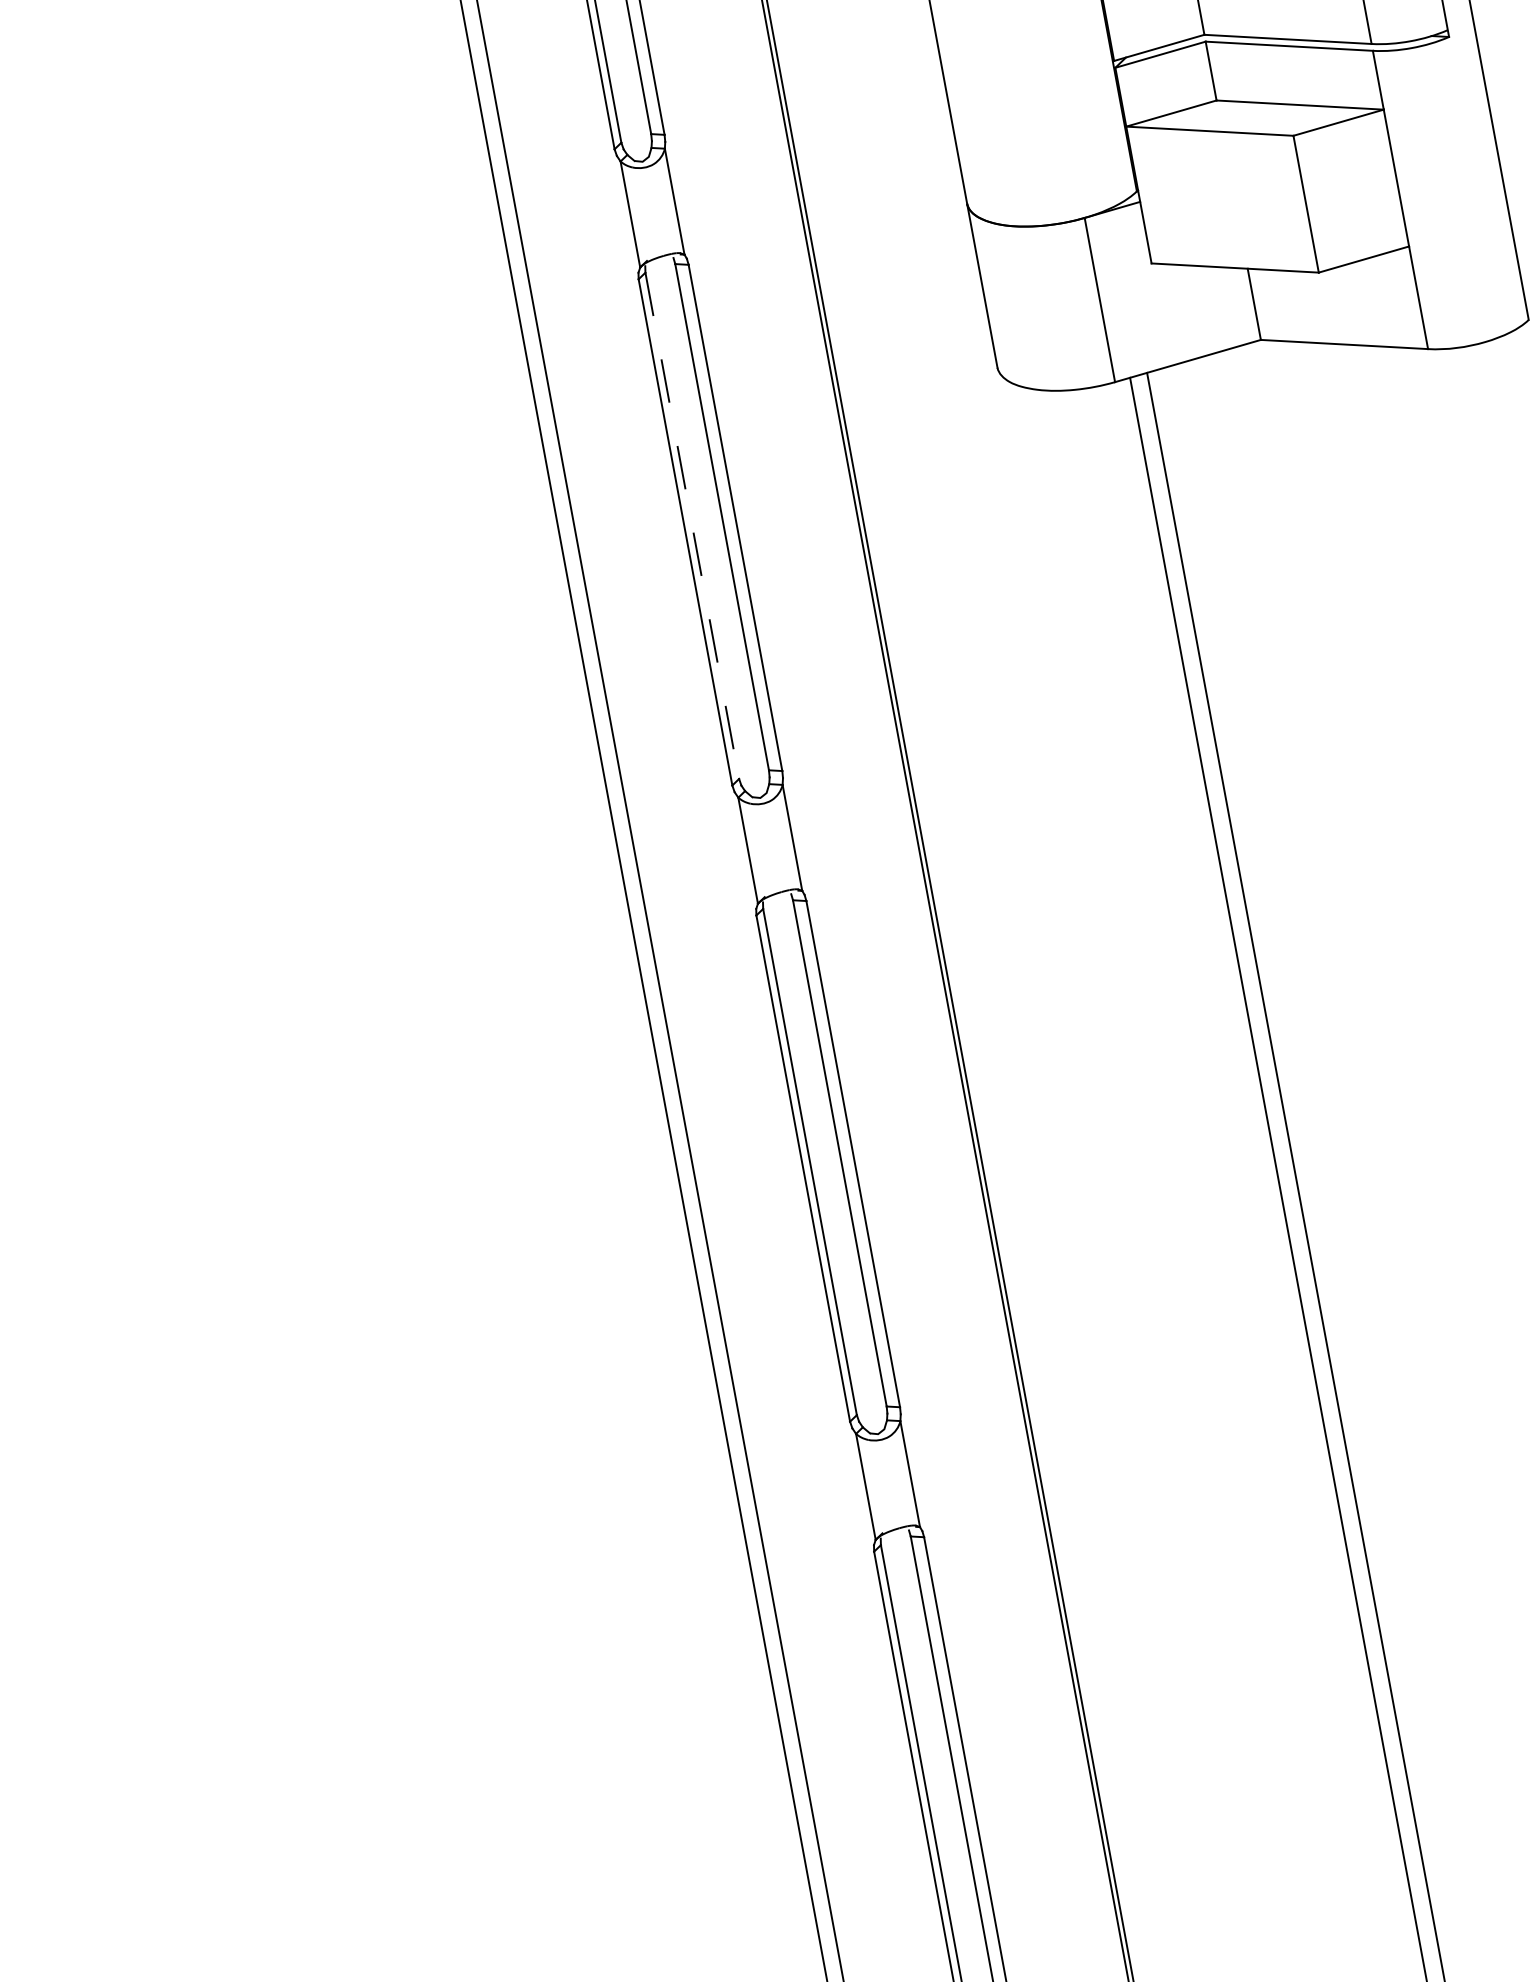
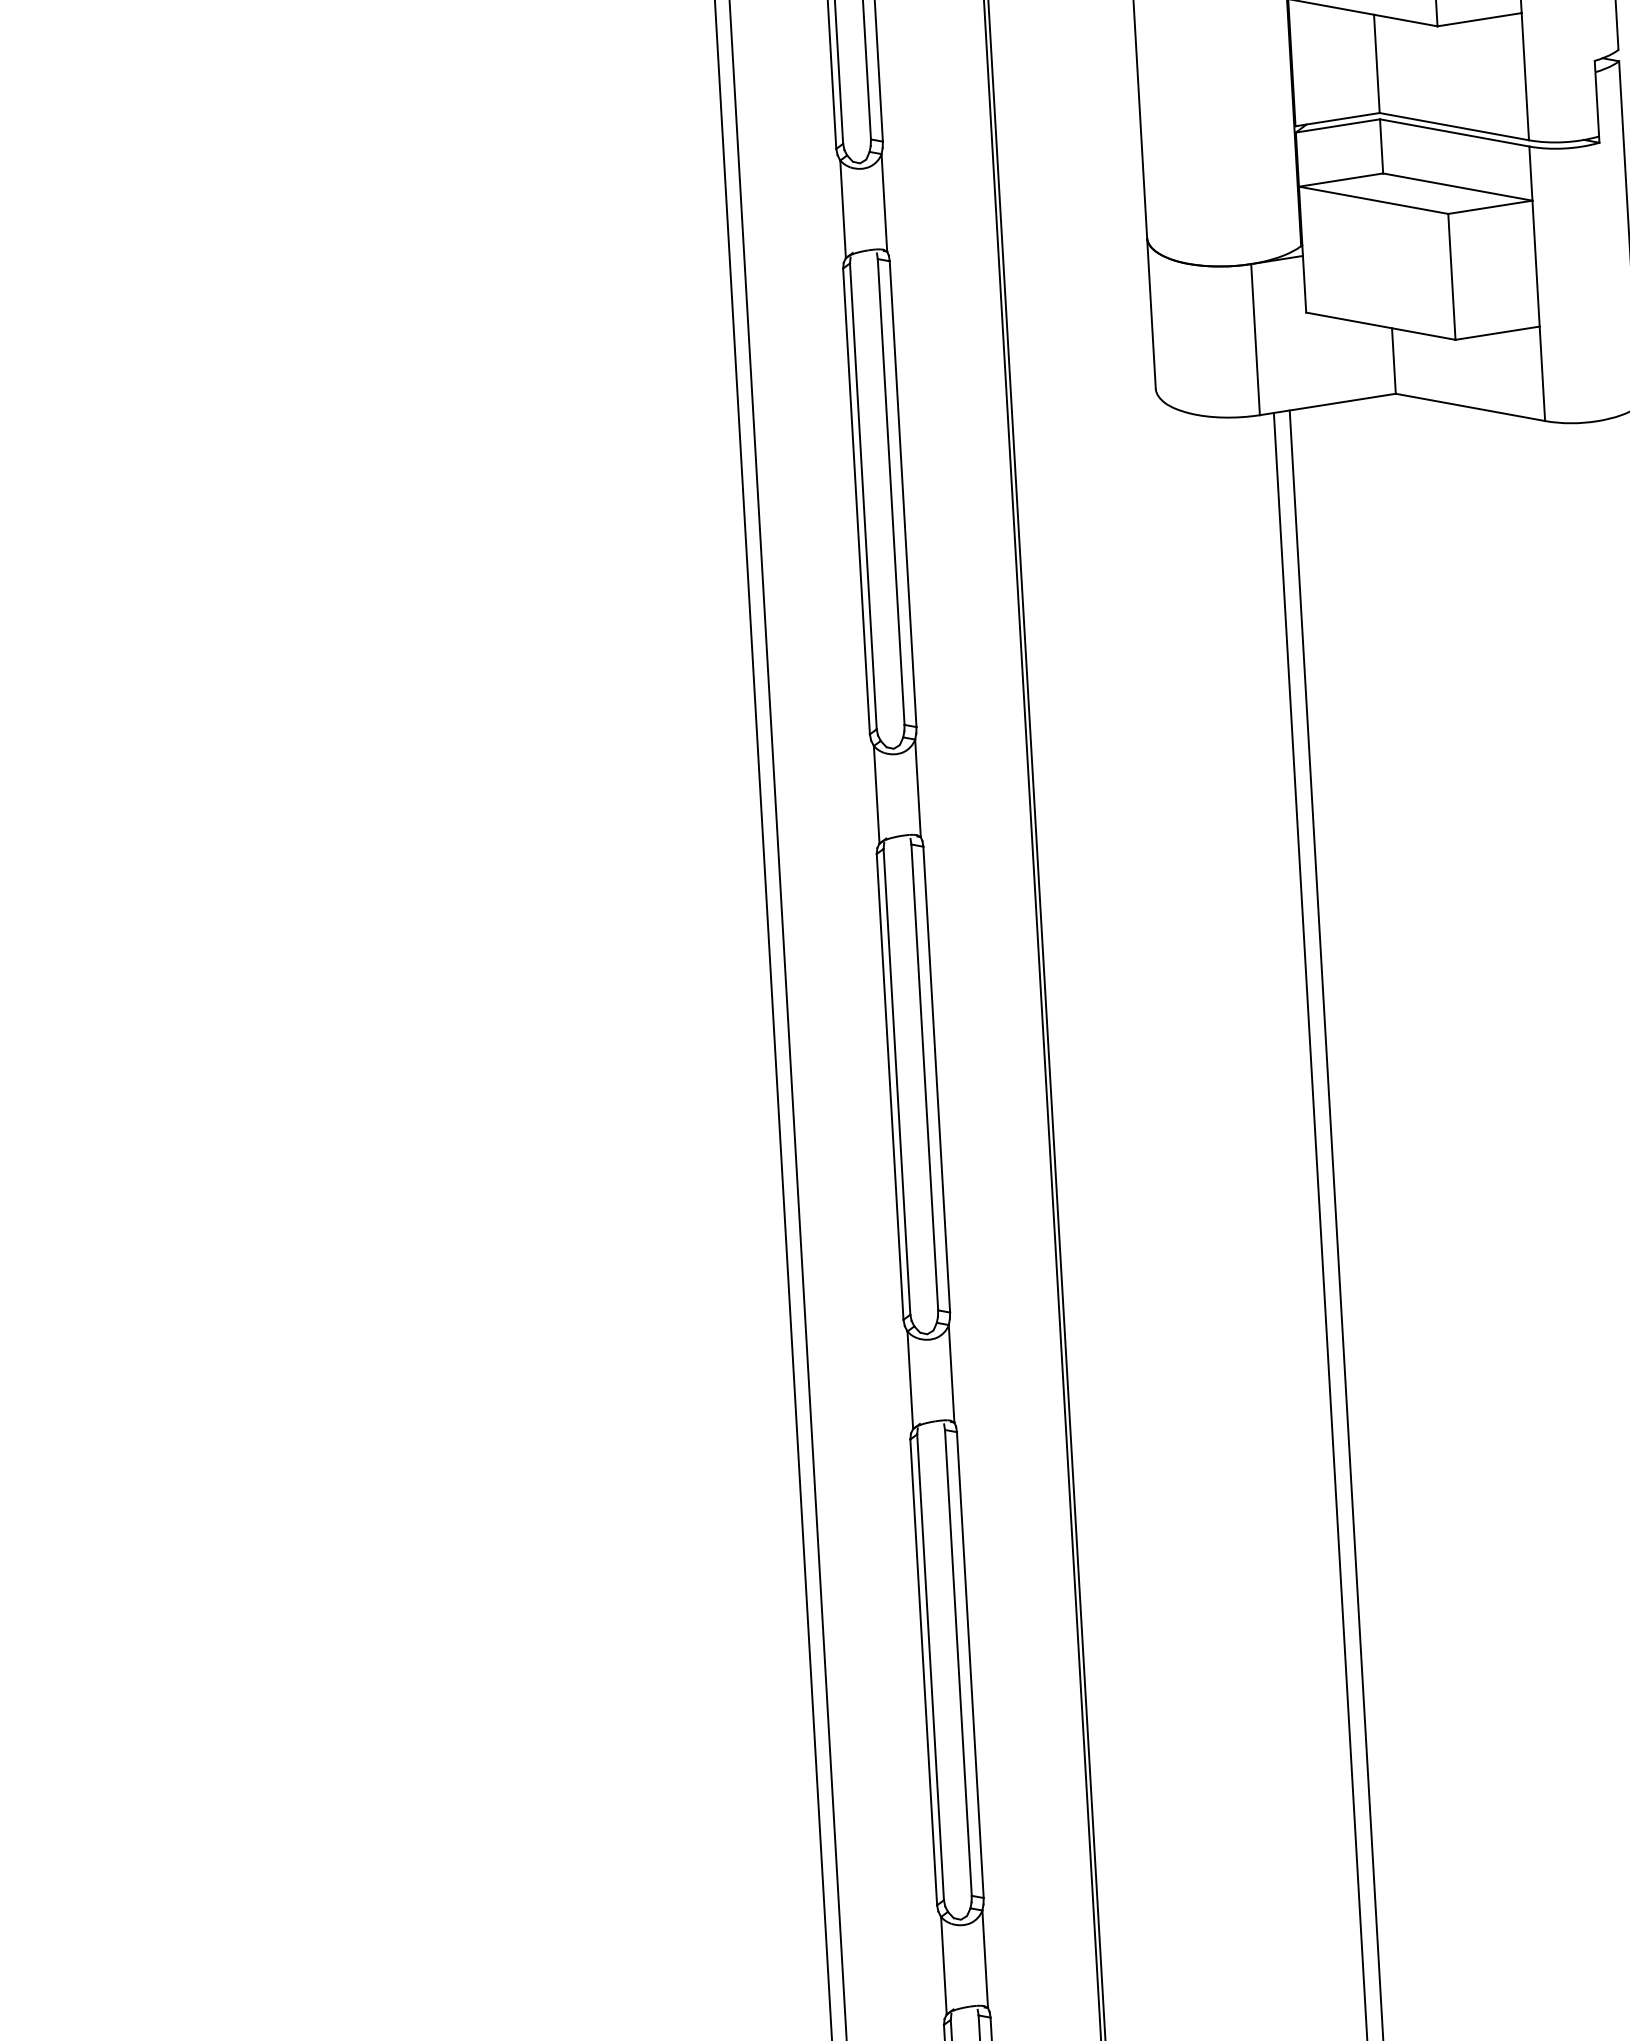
line: (692, 525) -> (863, 496), dashed -> solid

